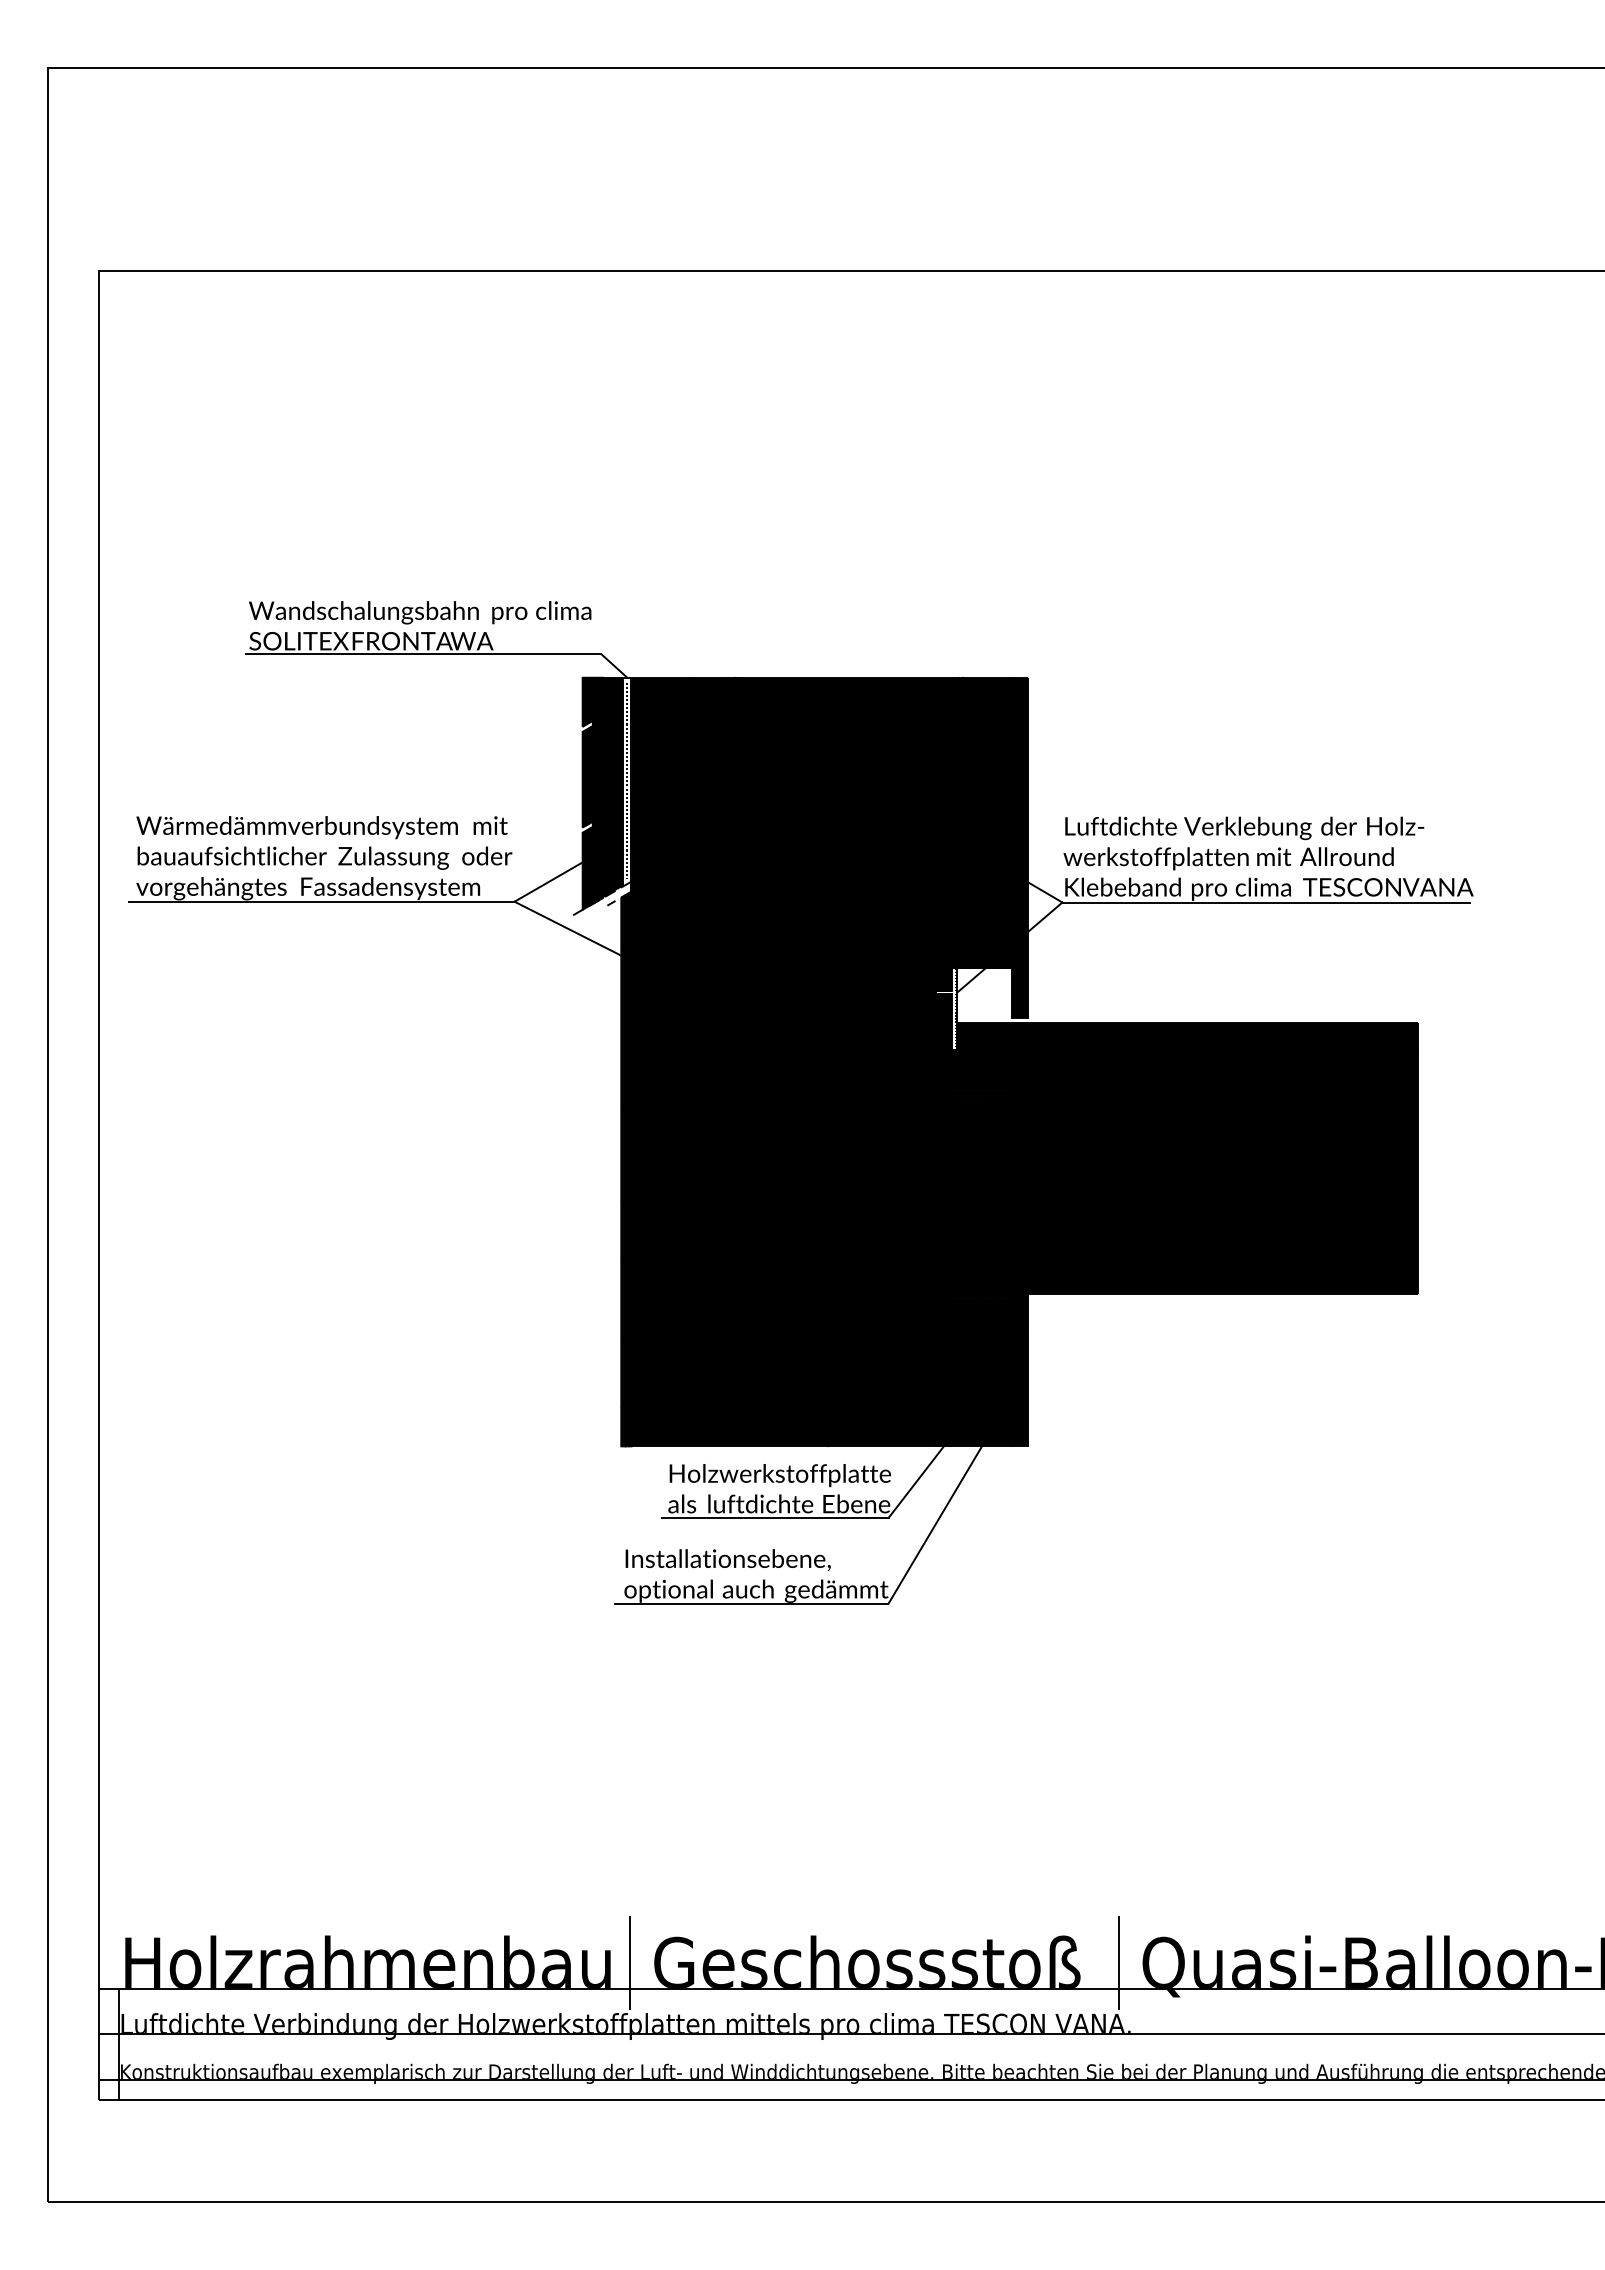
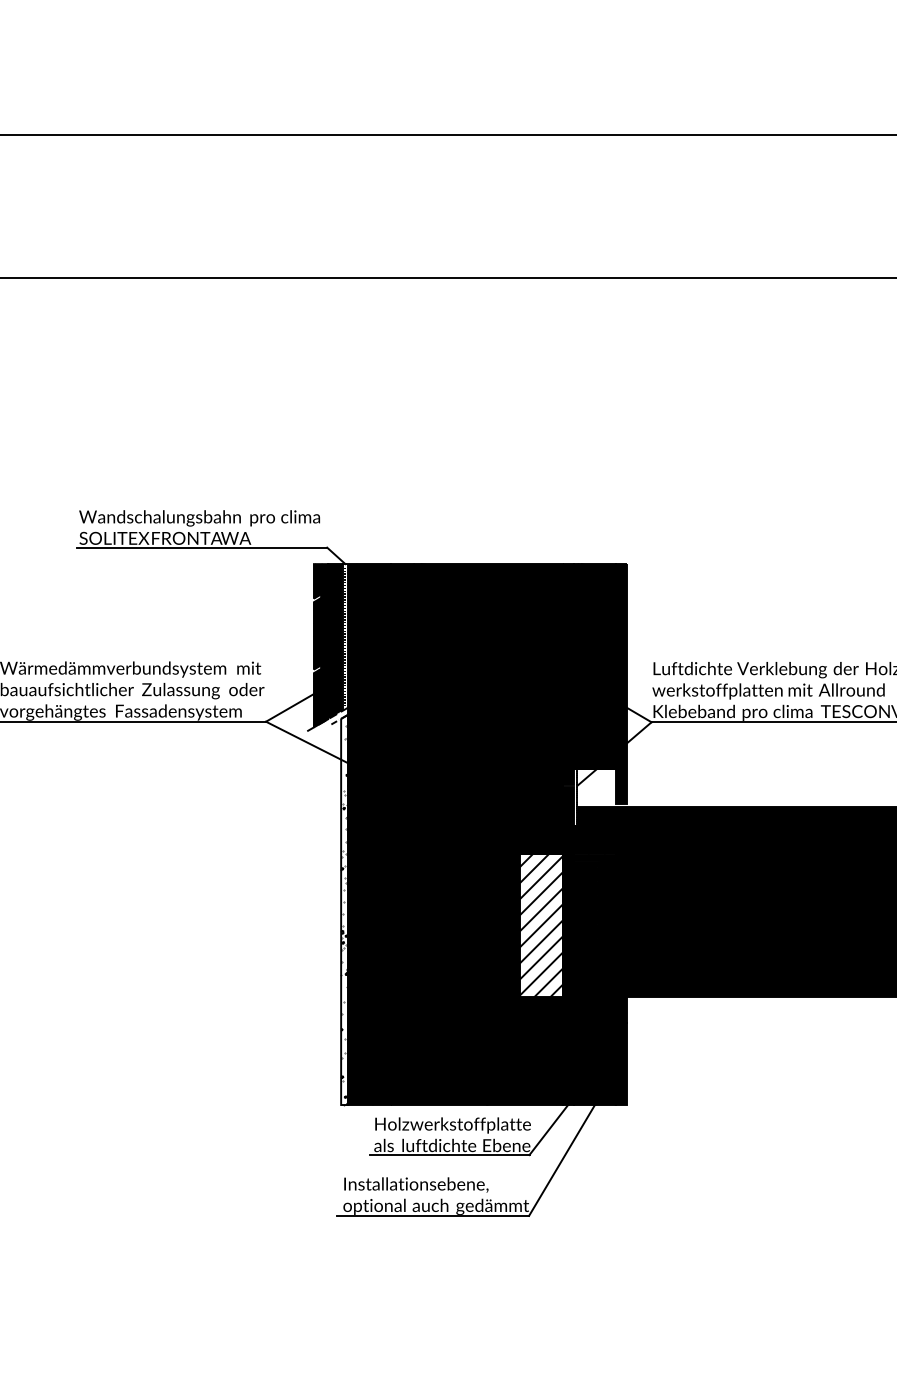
fill: (626, 1168) -> (344, 909), removed
fill: (905, 1191) -> (541, 925), removed

